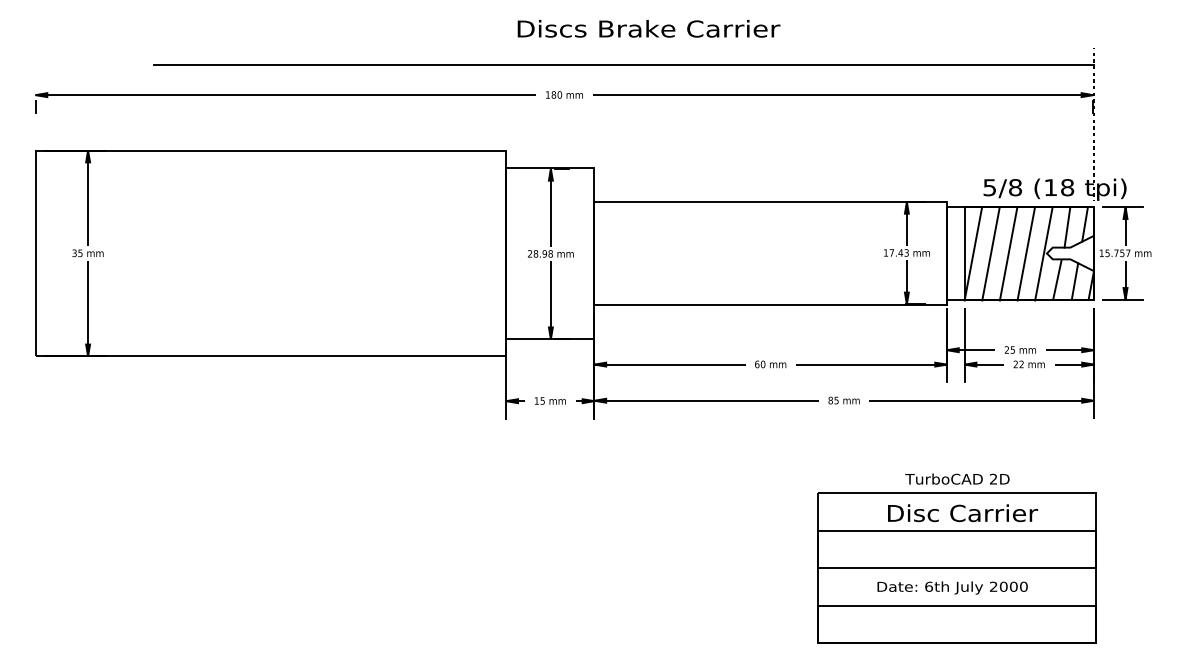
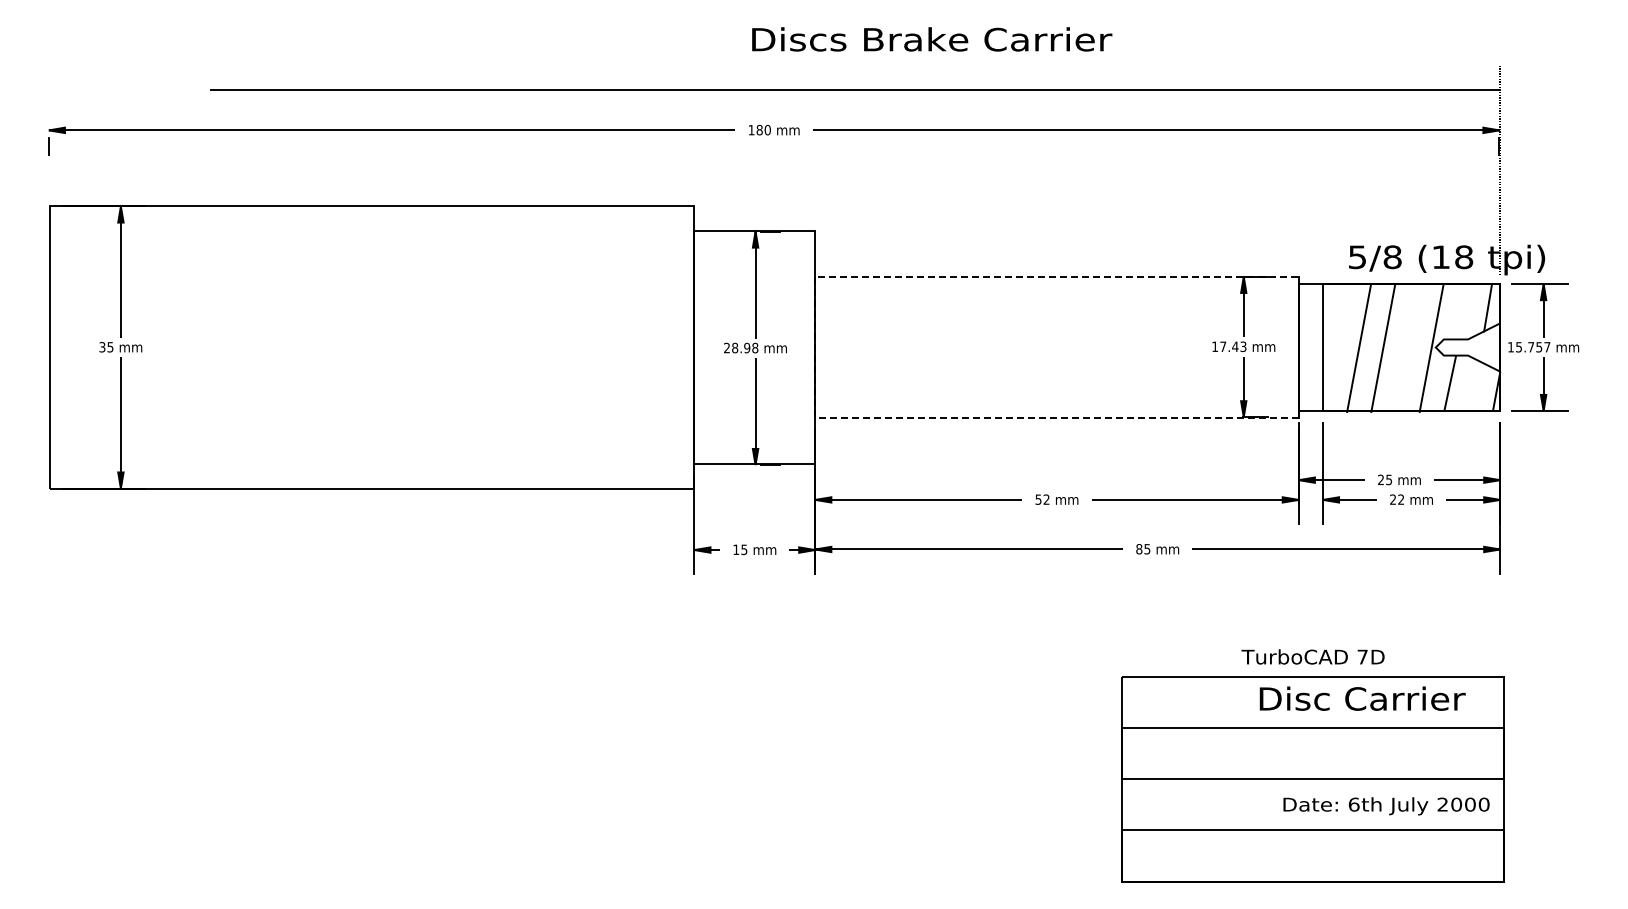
text: (649, 28) -> (932, 39), moved
line: (1067, 227) -> (1463, 311), removed
line: (594, 253) -> (815, 347), solid -> dashed
line: (973, 253) -> (1334, 347), removed
line: (1026, 253) -> (1407, 347), removed
line: (1074, 281) -> (1473, 386), removed
text: (760, 364) -> (1042, 499), 60 -> 52
text: (993, 478) -> (1362, 656), 2D -> 7D
text: (962, 513) -> (1362, 698), moved
text: (952, 588) -> (1386, 806), moved

